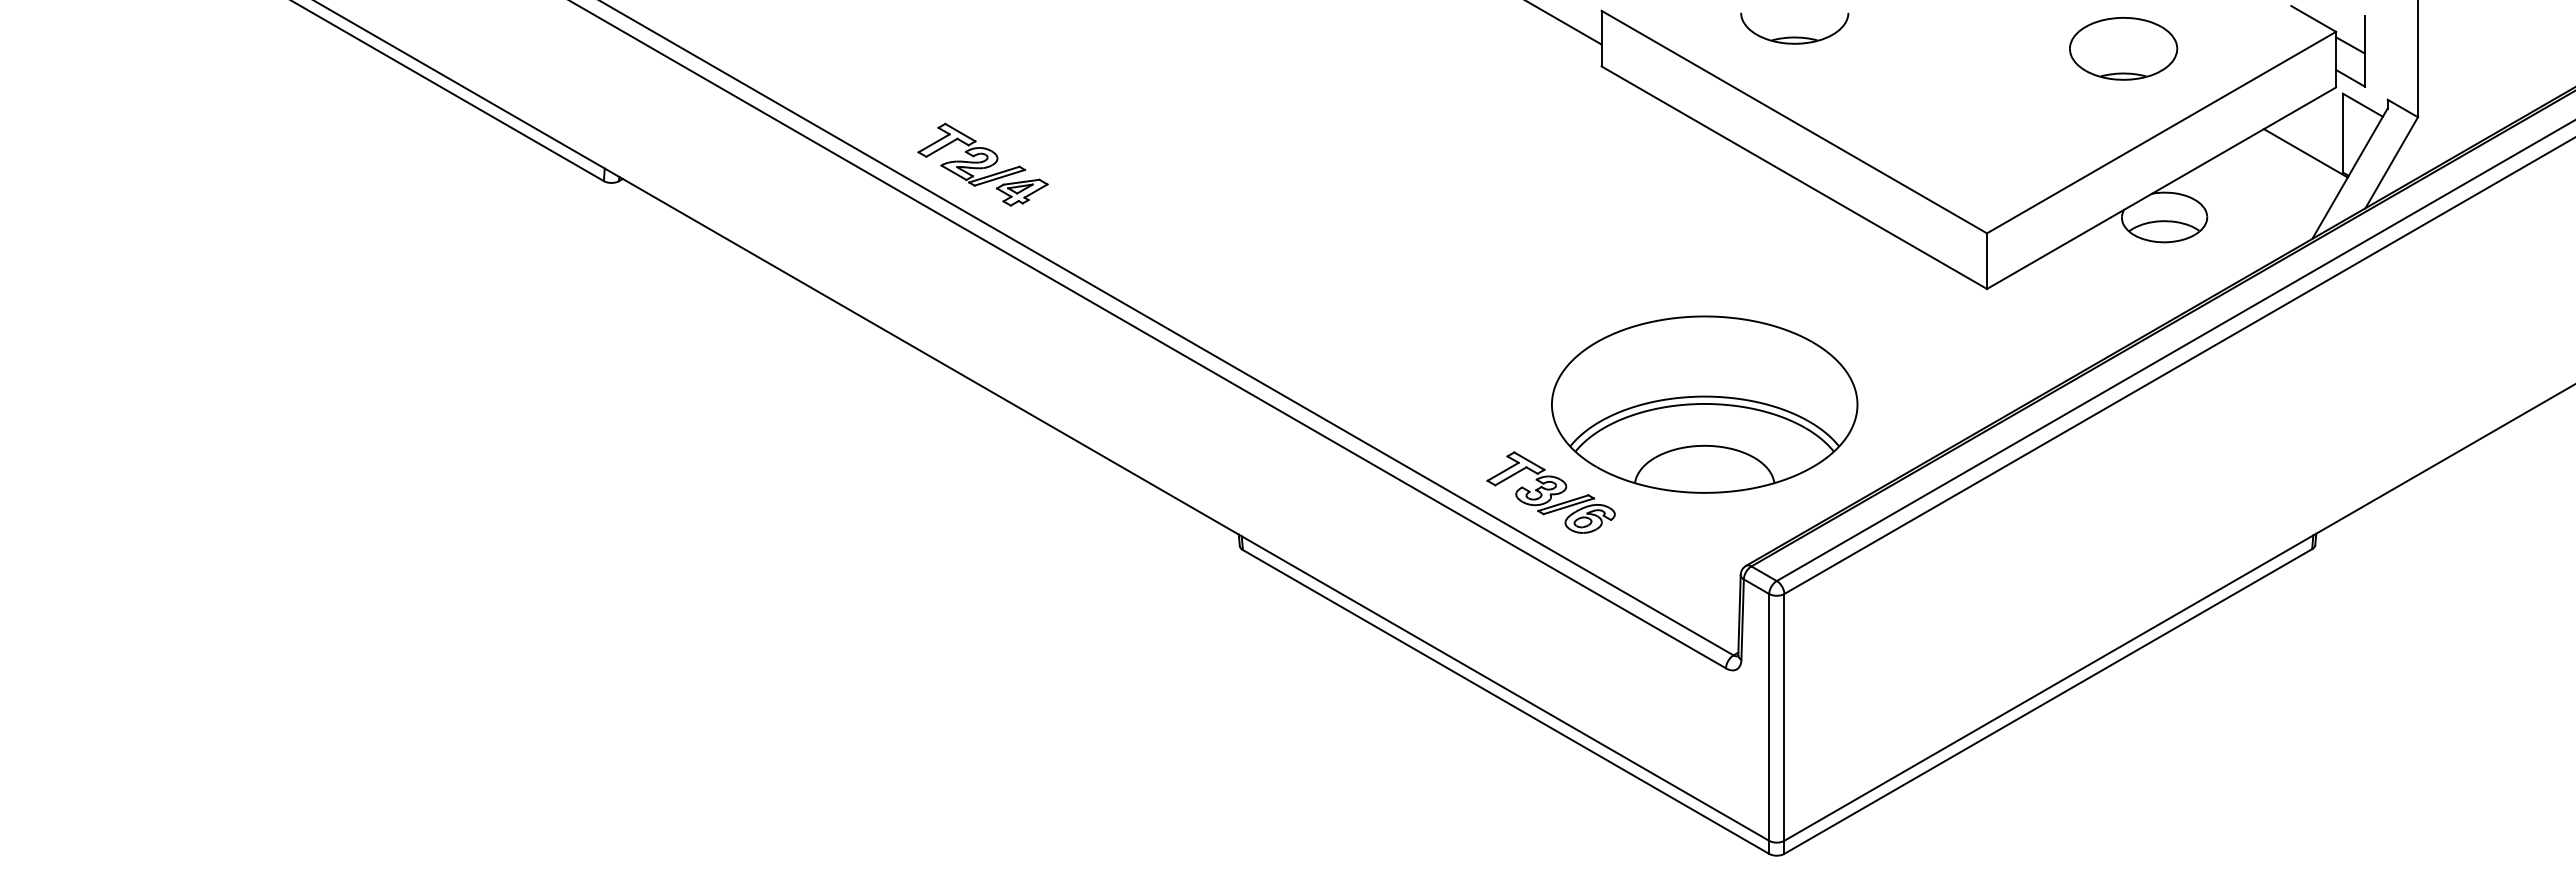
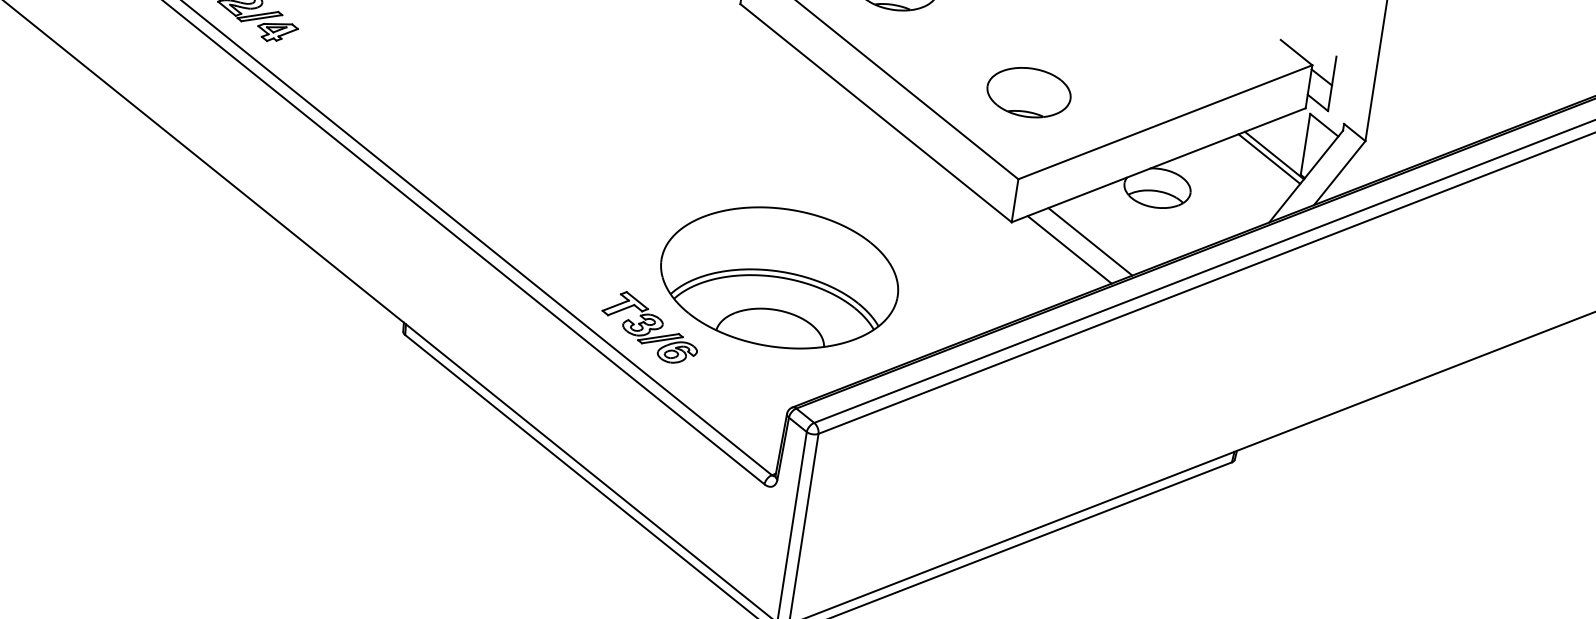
part: (2123, 48) -> (1029, 92), moved
line: (2300, 158) -> (1269, 158), added
line: (2089, 297) -> (1089, 241), added
line: (2065, 312) -> (1069, 249), added

